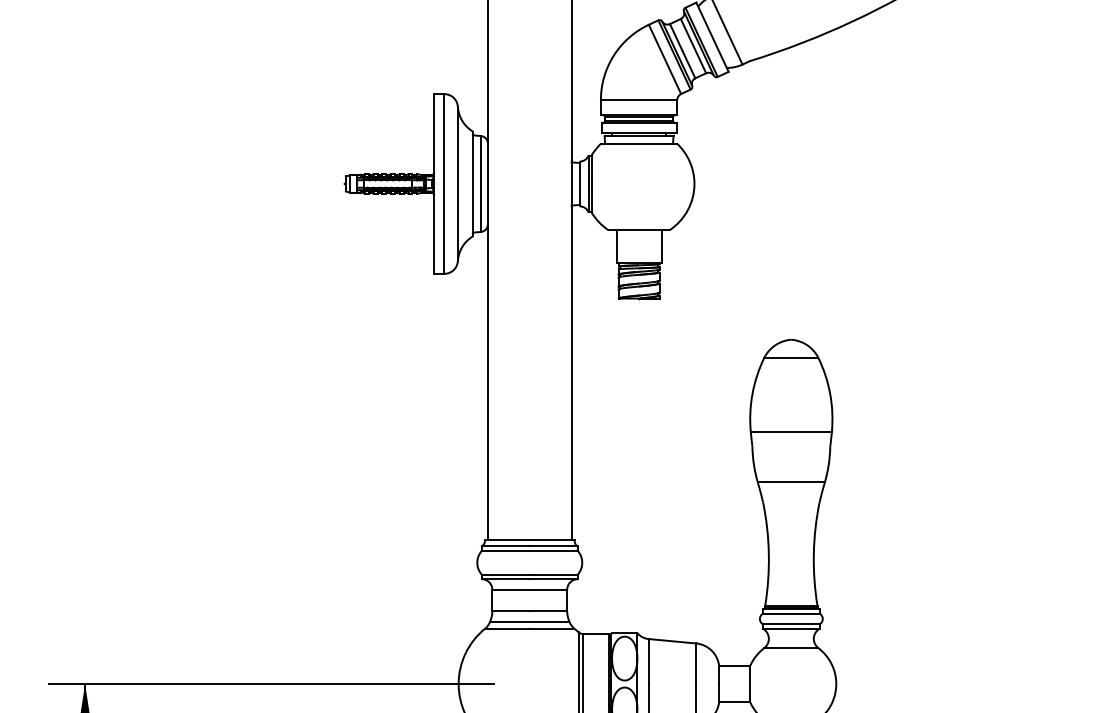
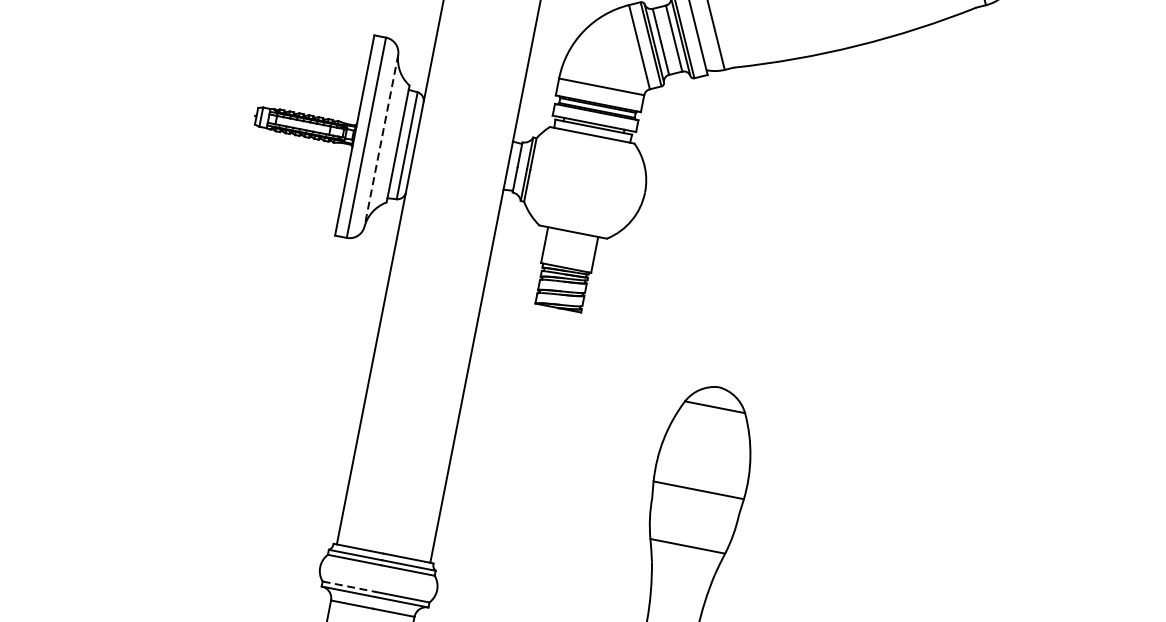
line: (457, 184) -> (380, 141), solid -> dashed
line: (505, 574) -> (349, 586), solid -> dashed

